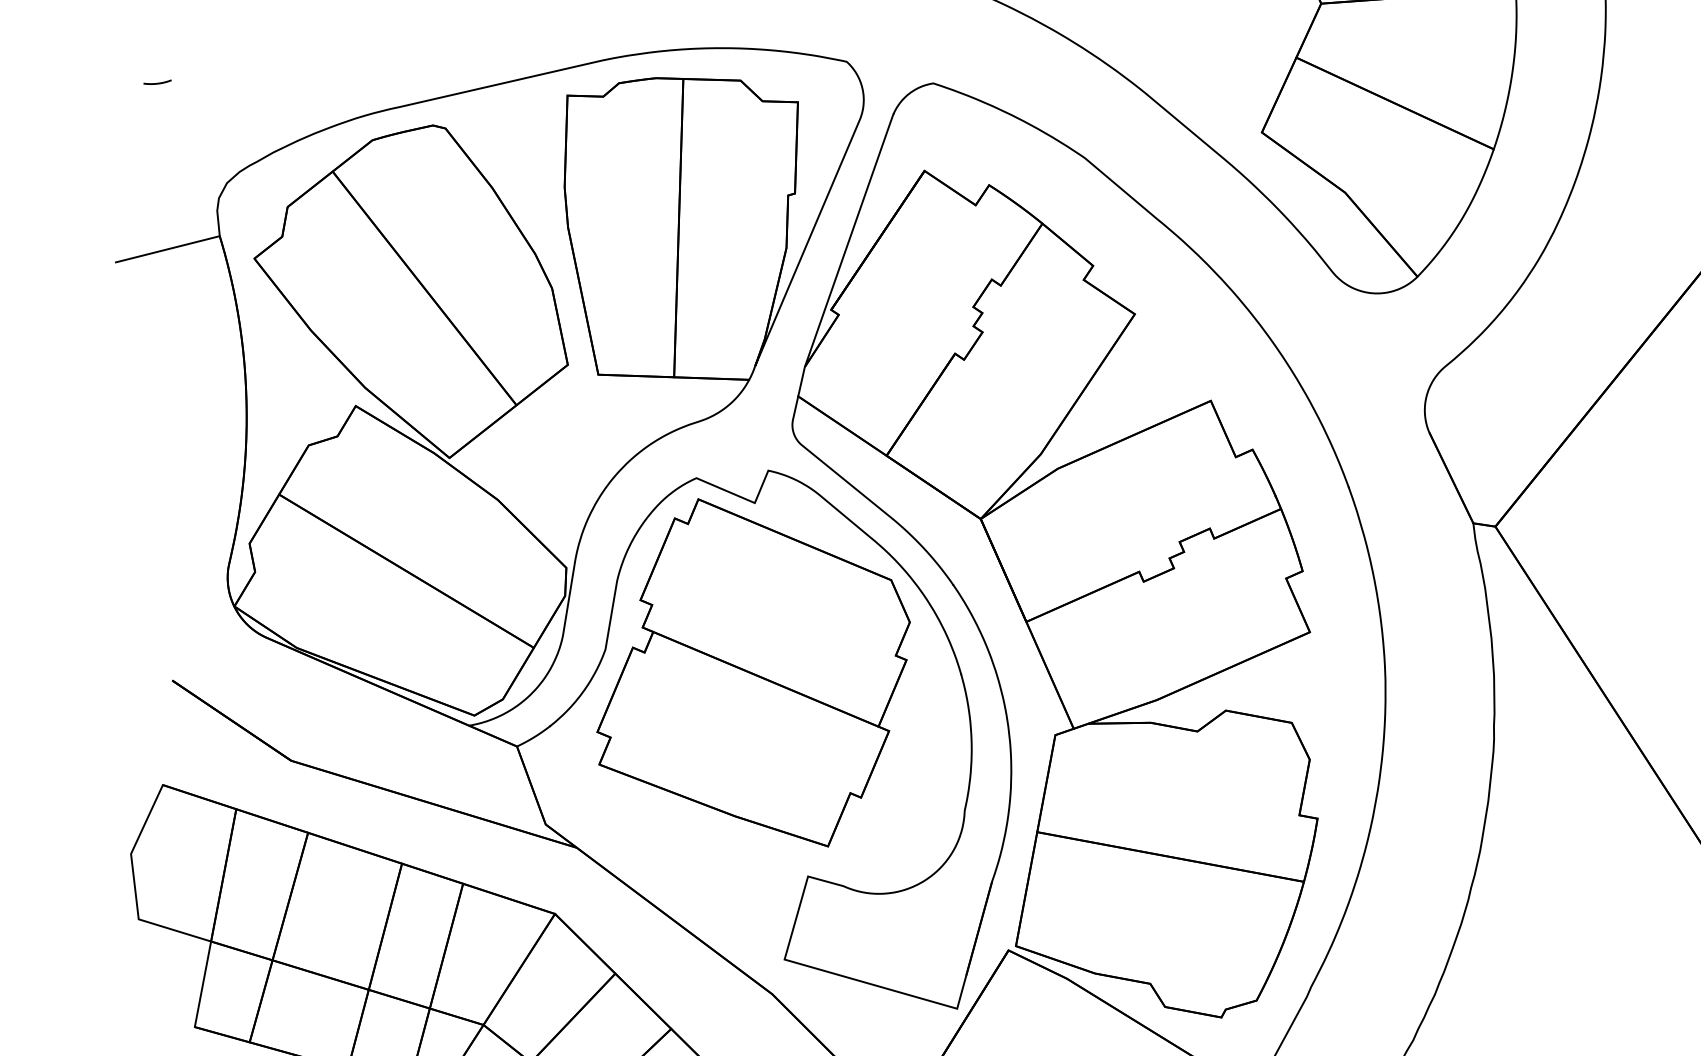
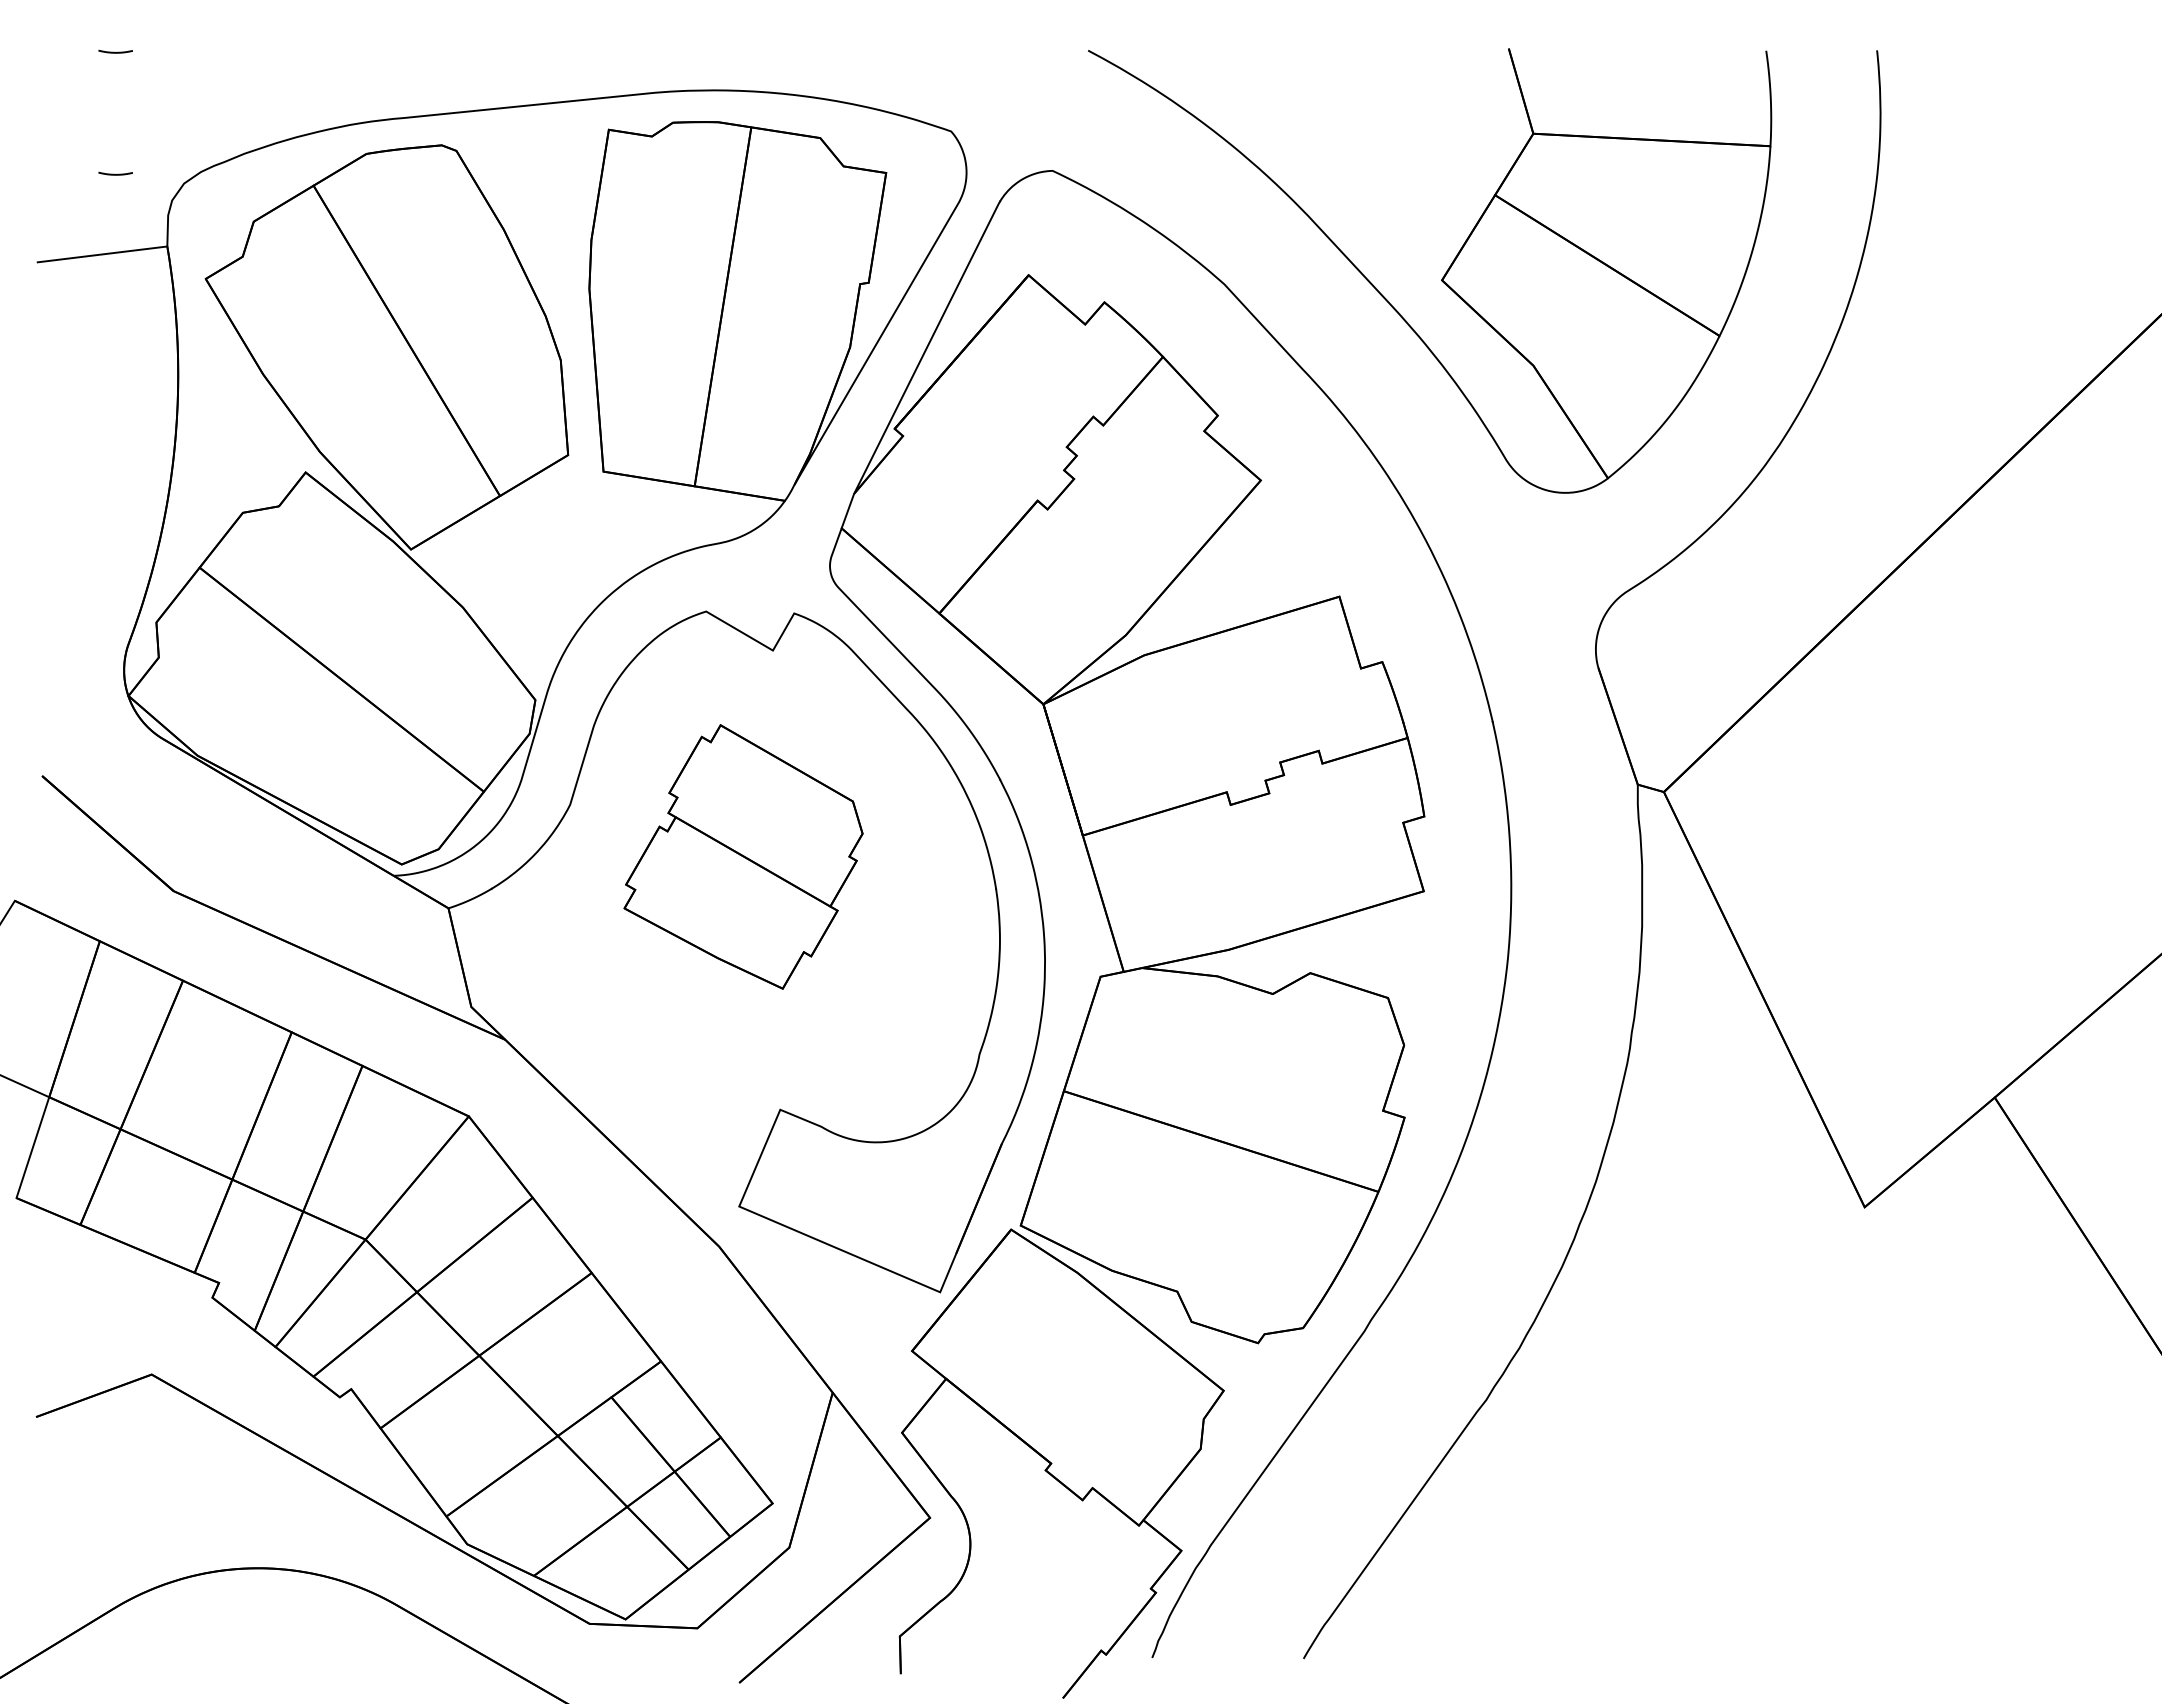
curve: (170, 182) -> (115, 173), added
part: (752, 673) -> (743, 856), size x0.6

